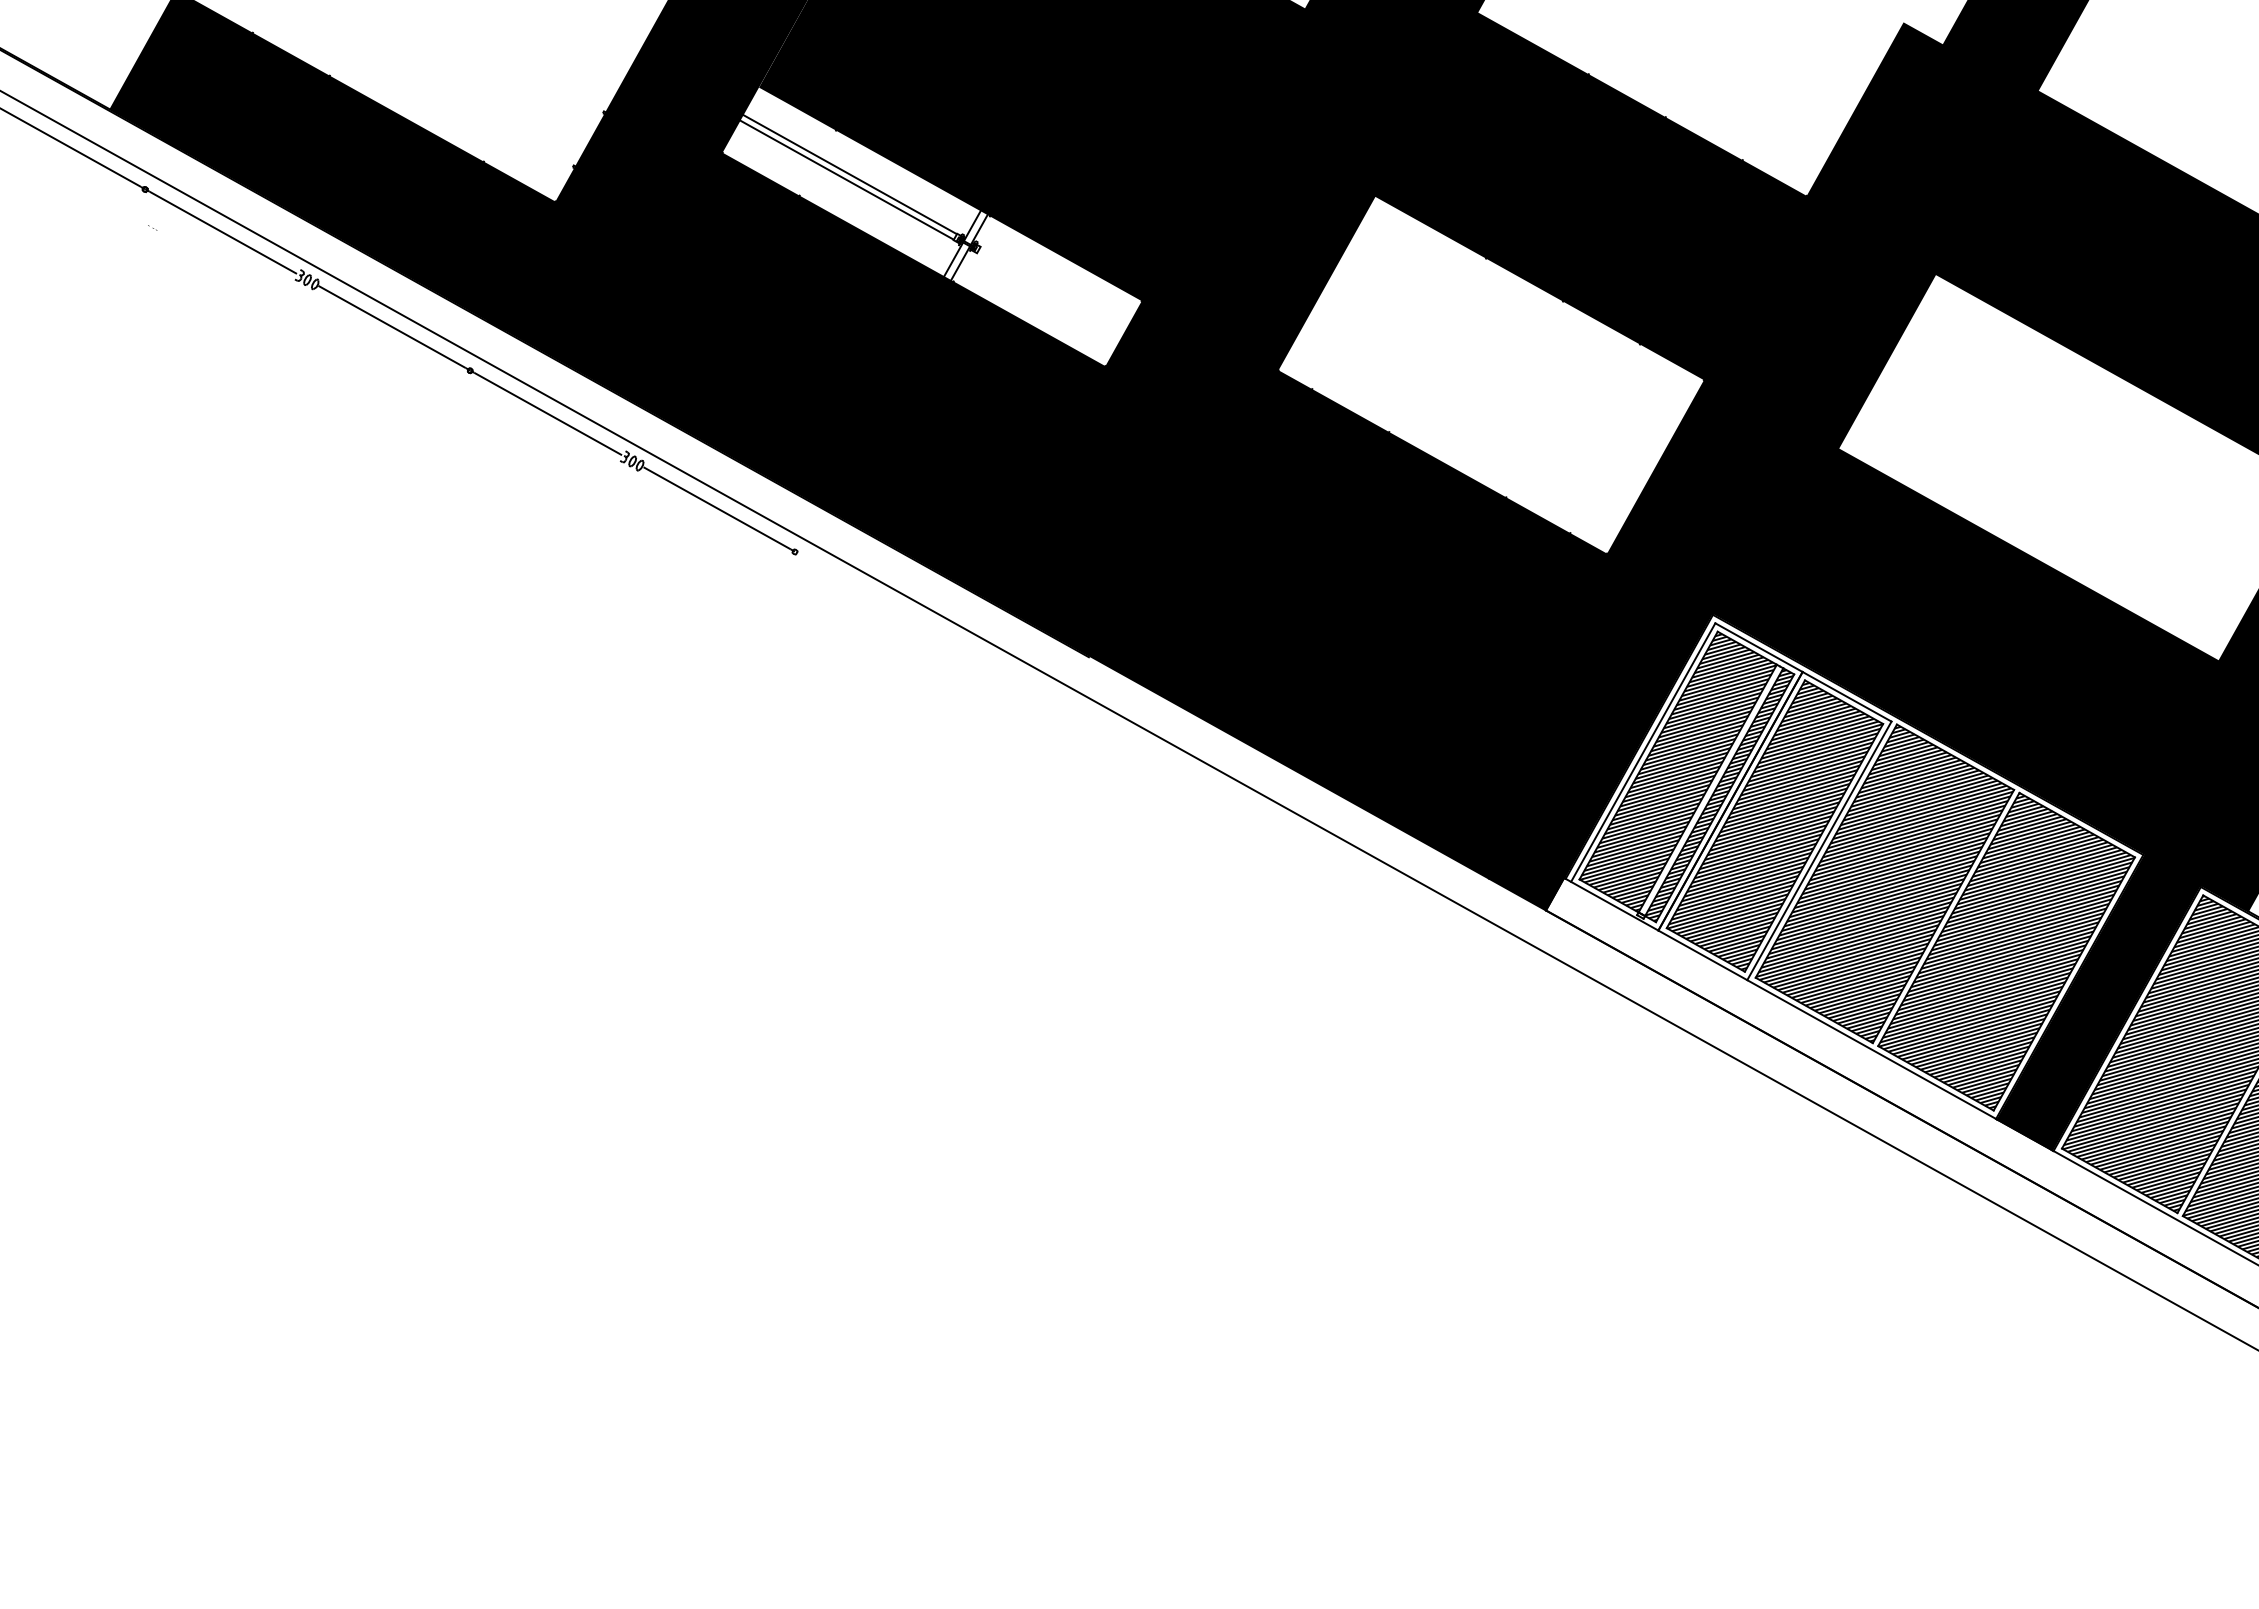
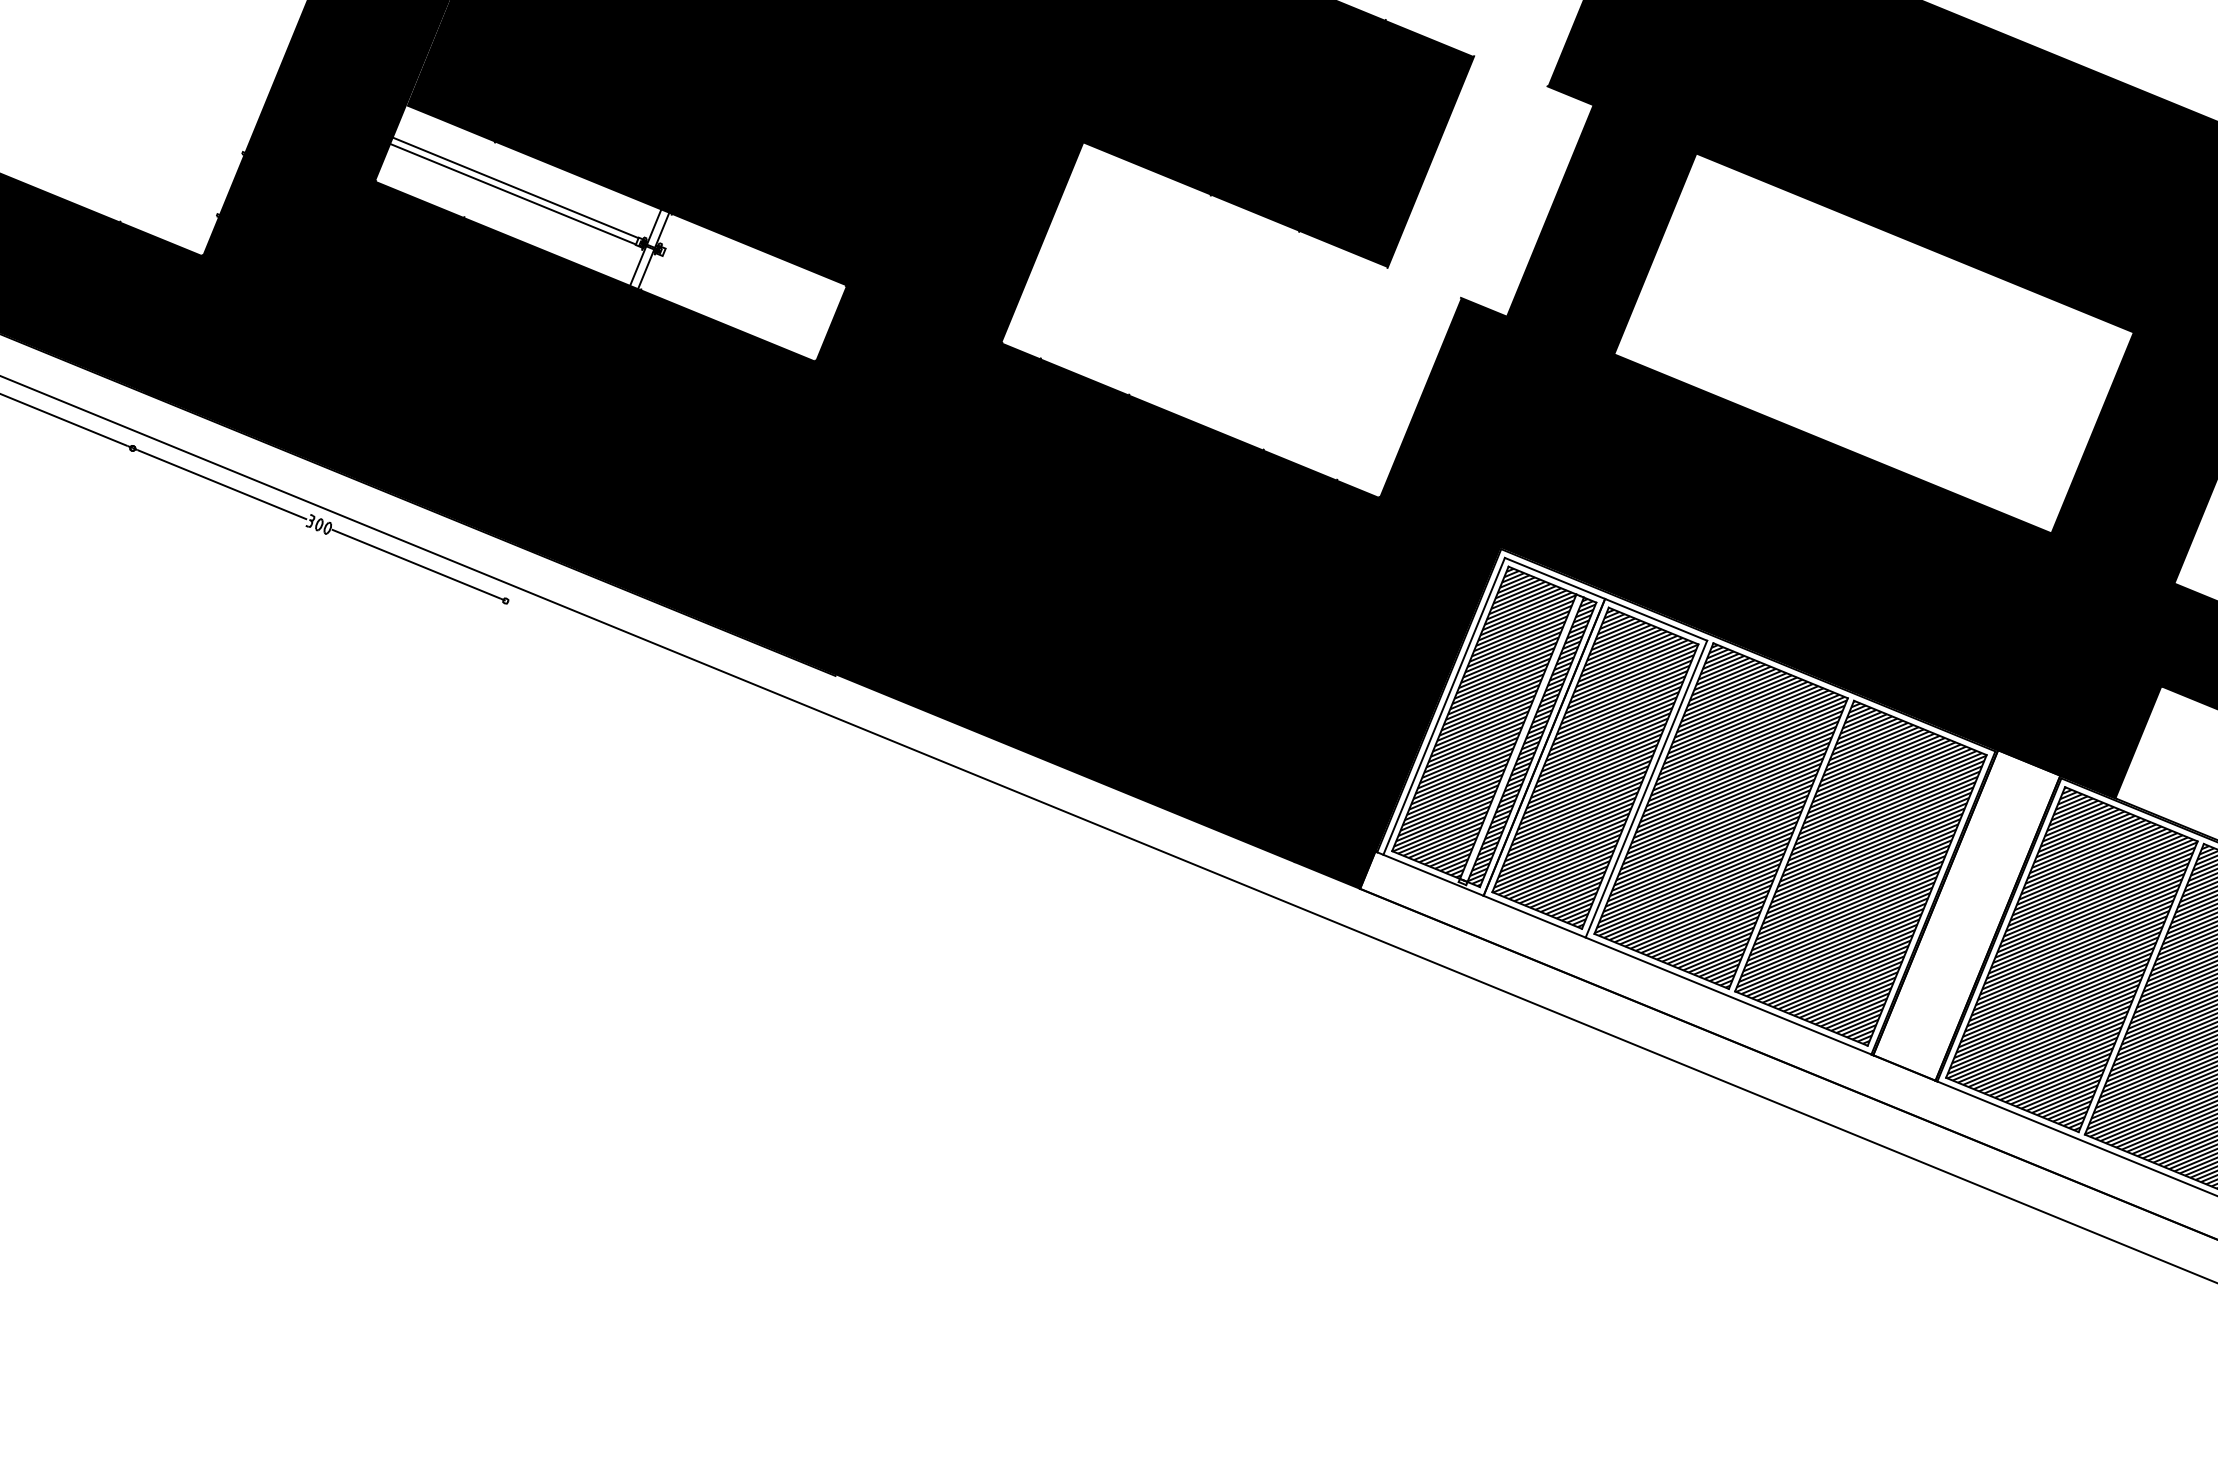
fill: (1743, 281) -> (1490, 186), removed
fill: (2098, 1002) -> (1966, 915), removed

